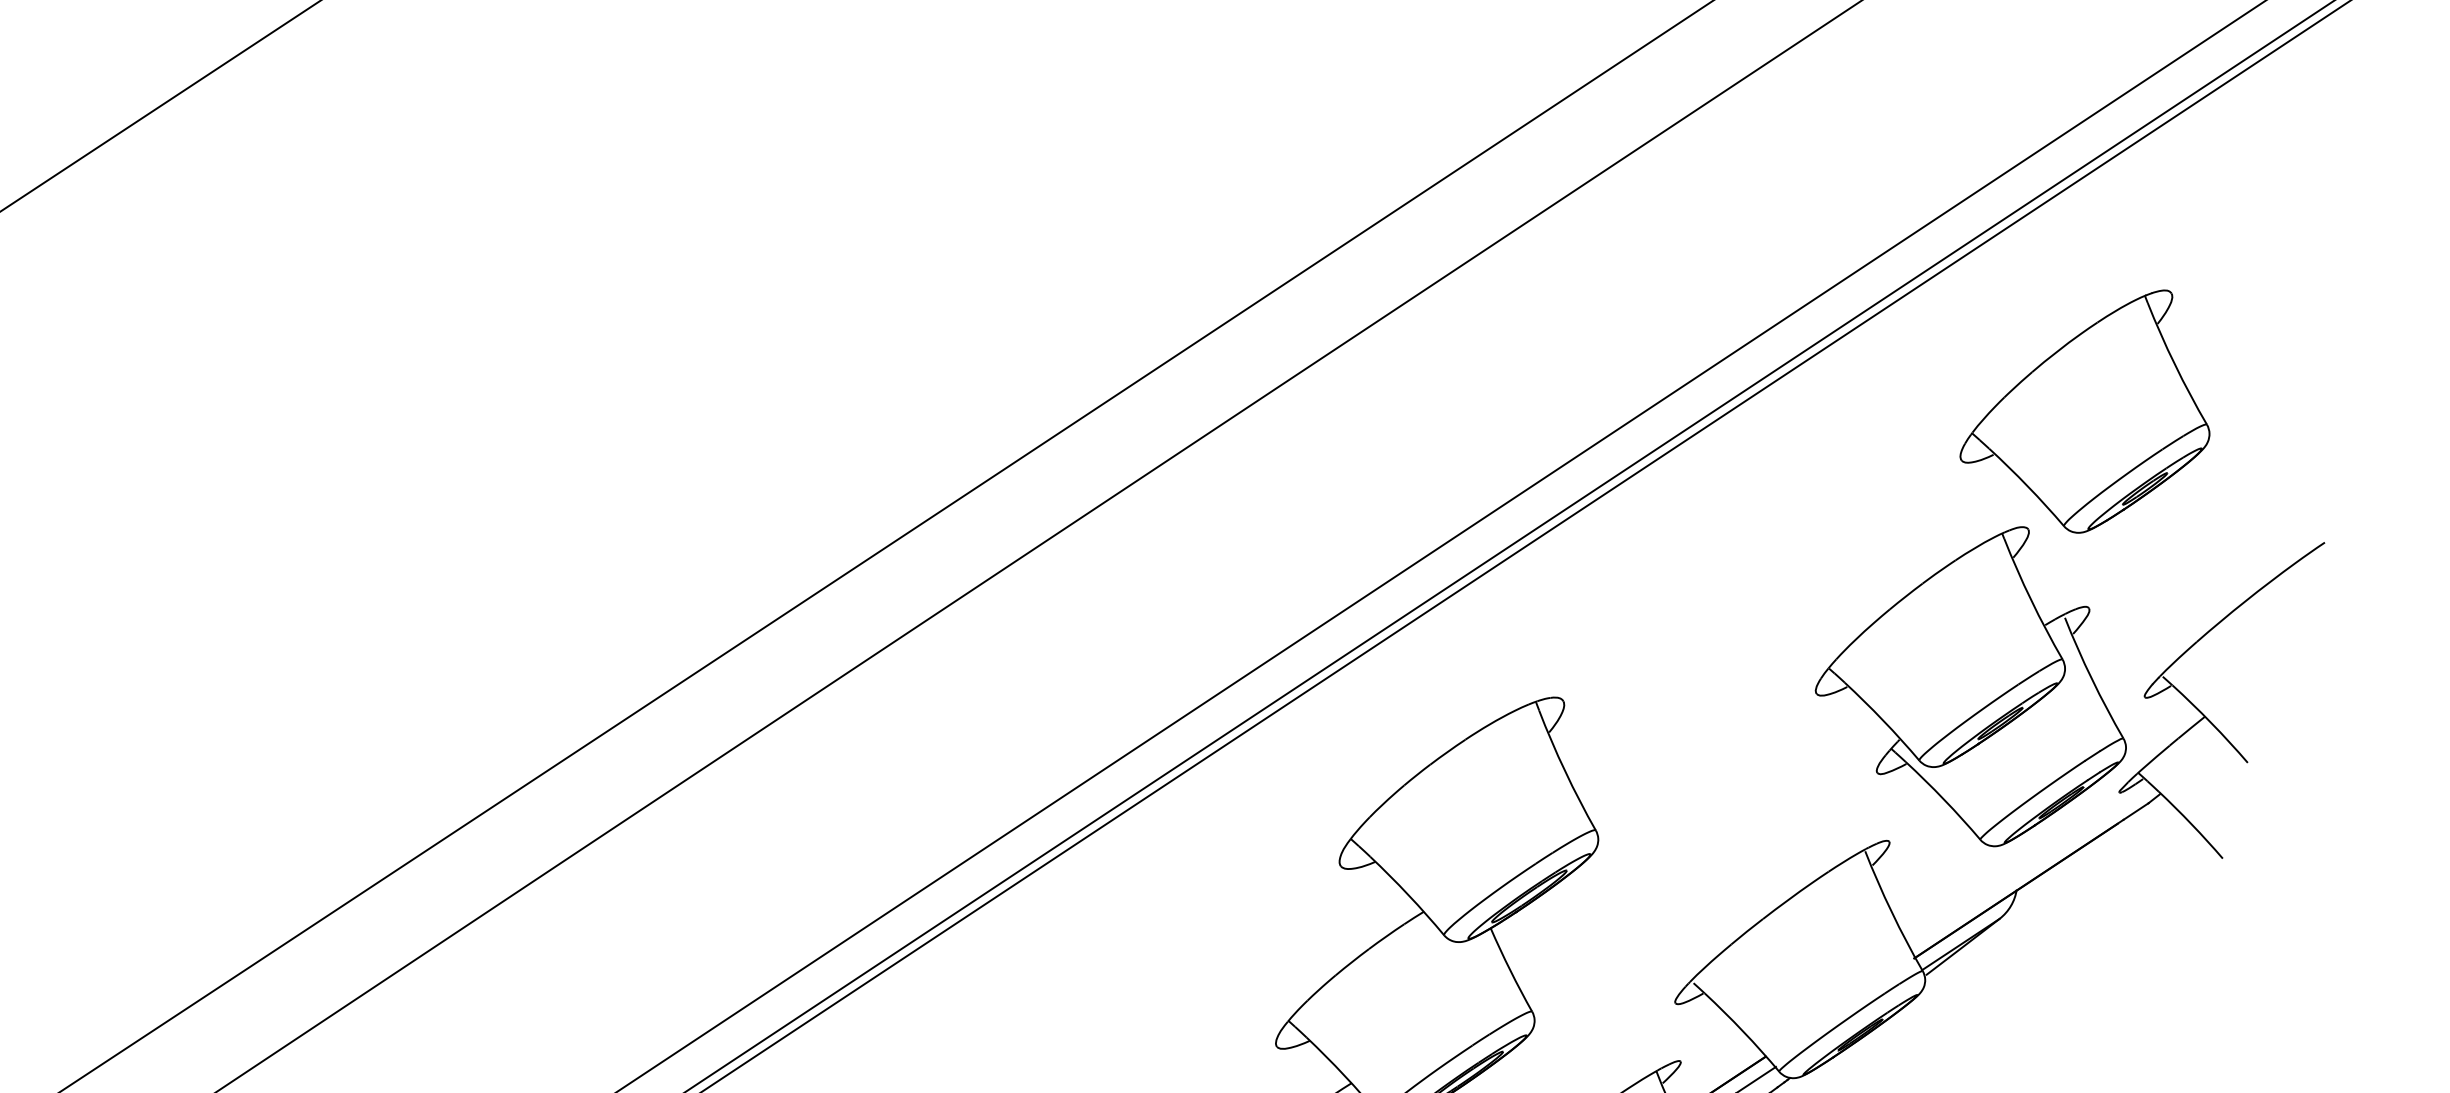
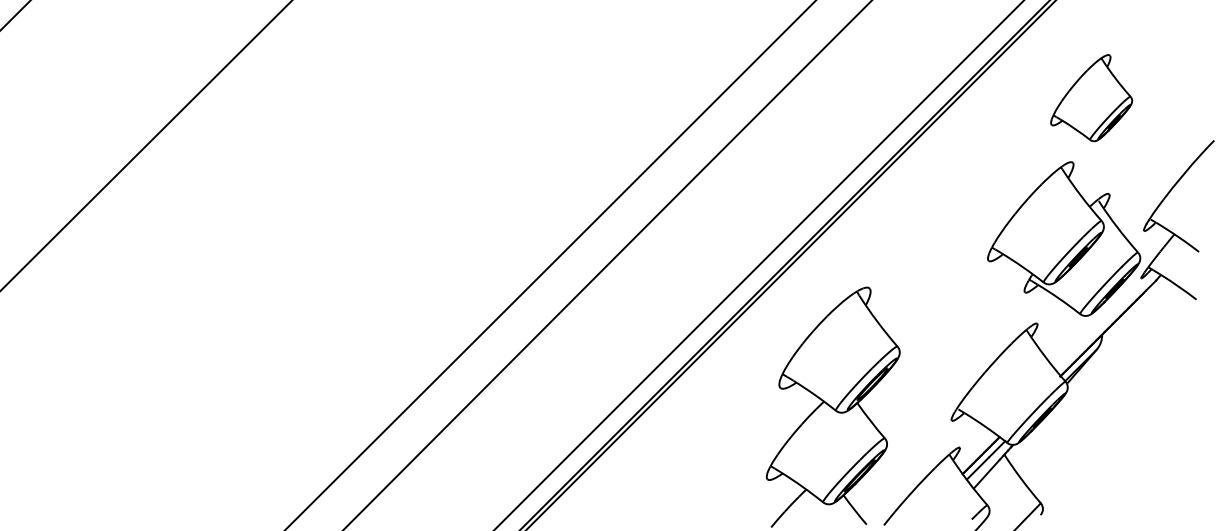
part: (2093, 404) -> (1091, 97), size x0.7

